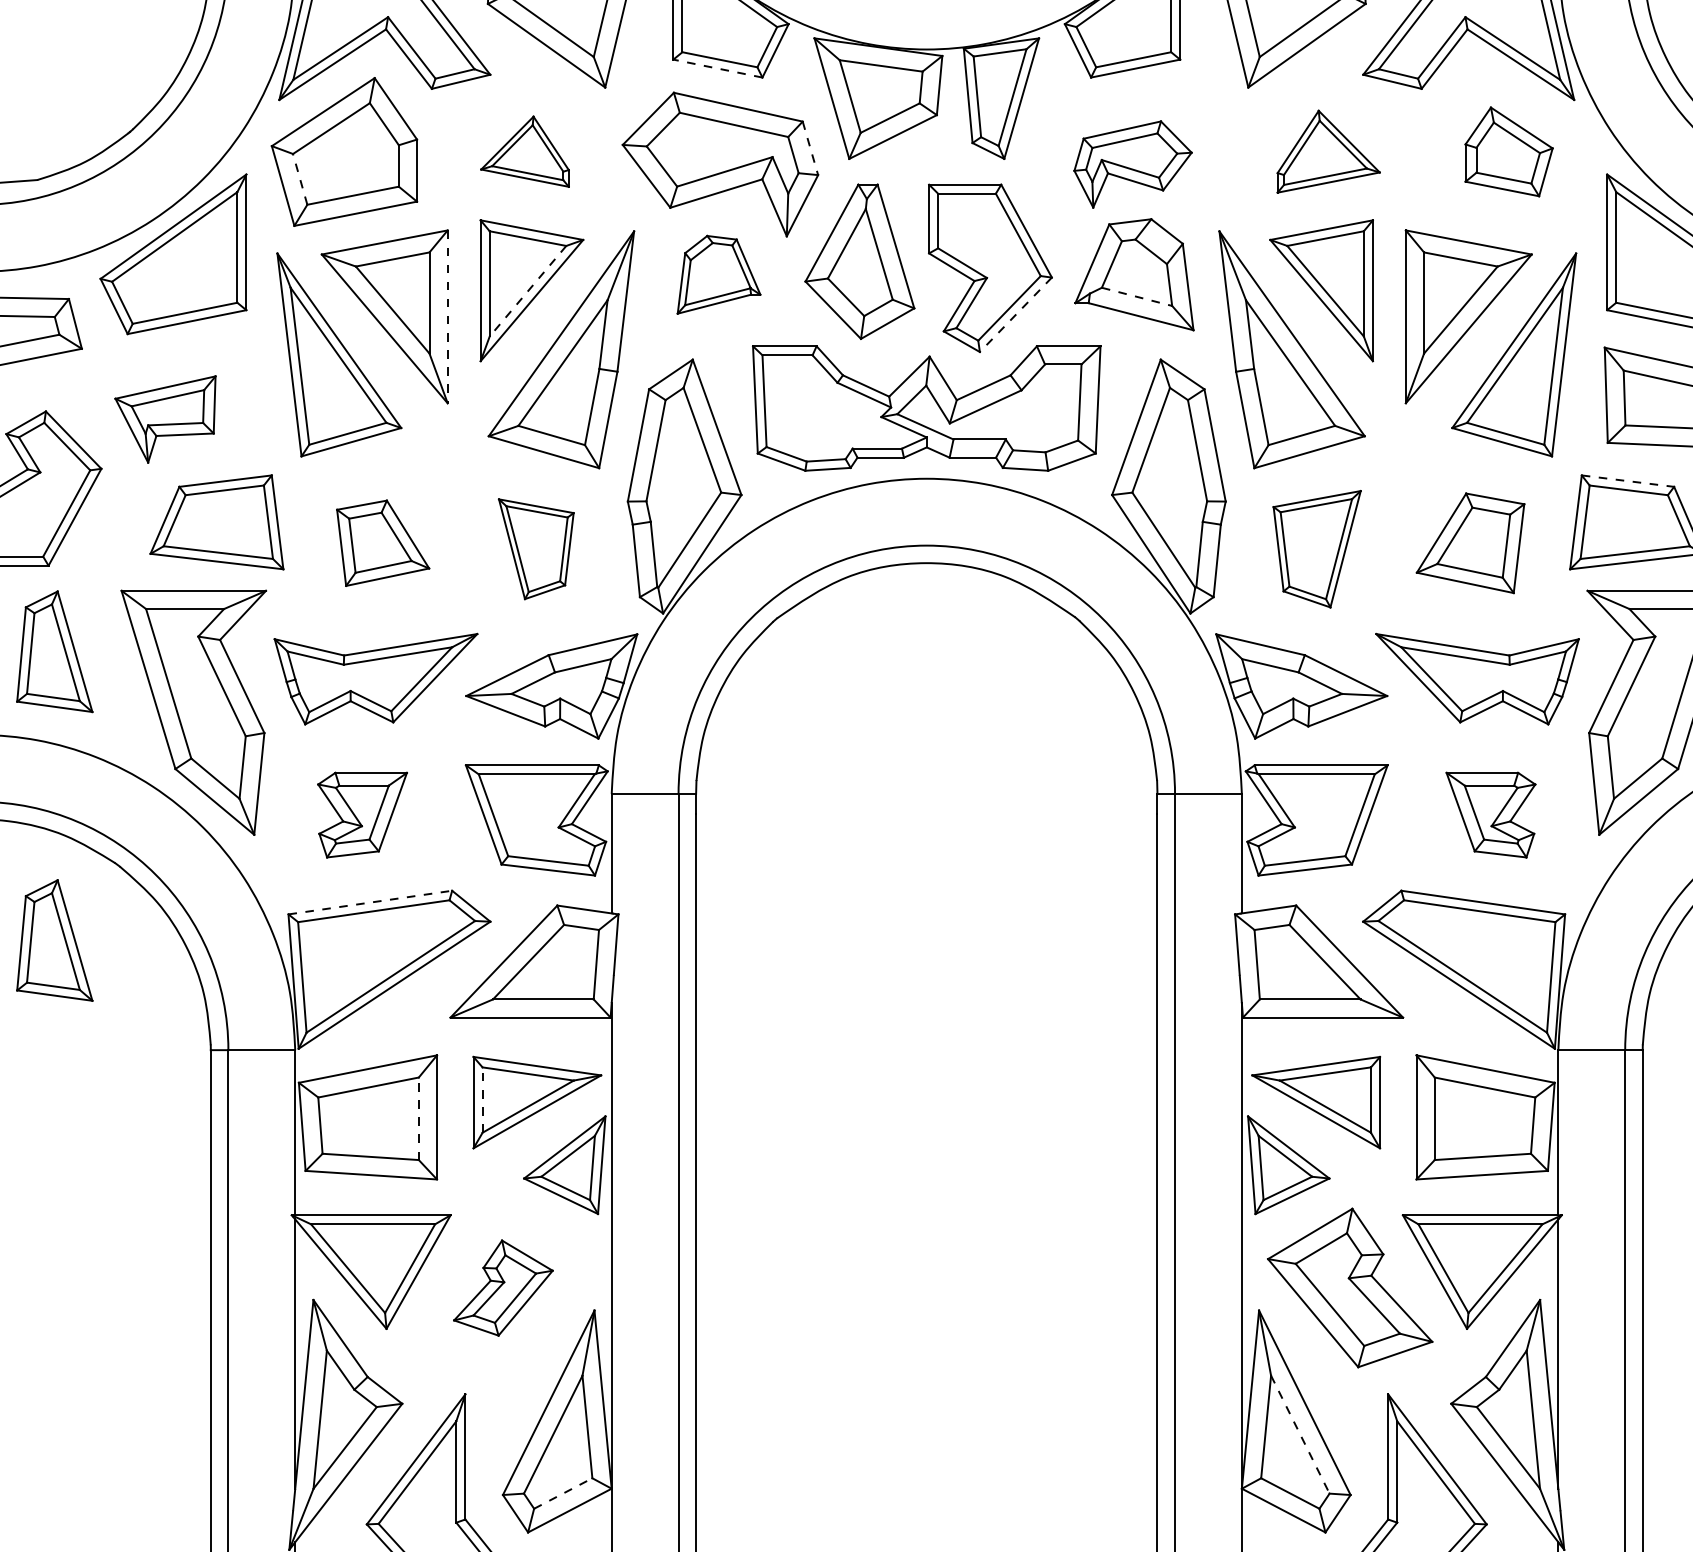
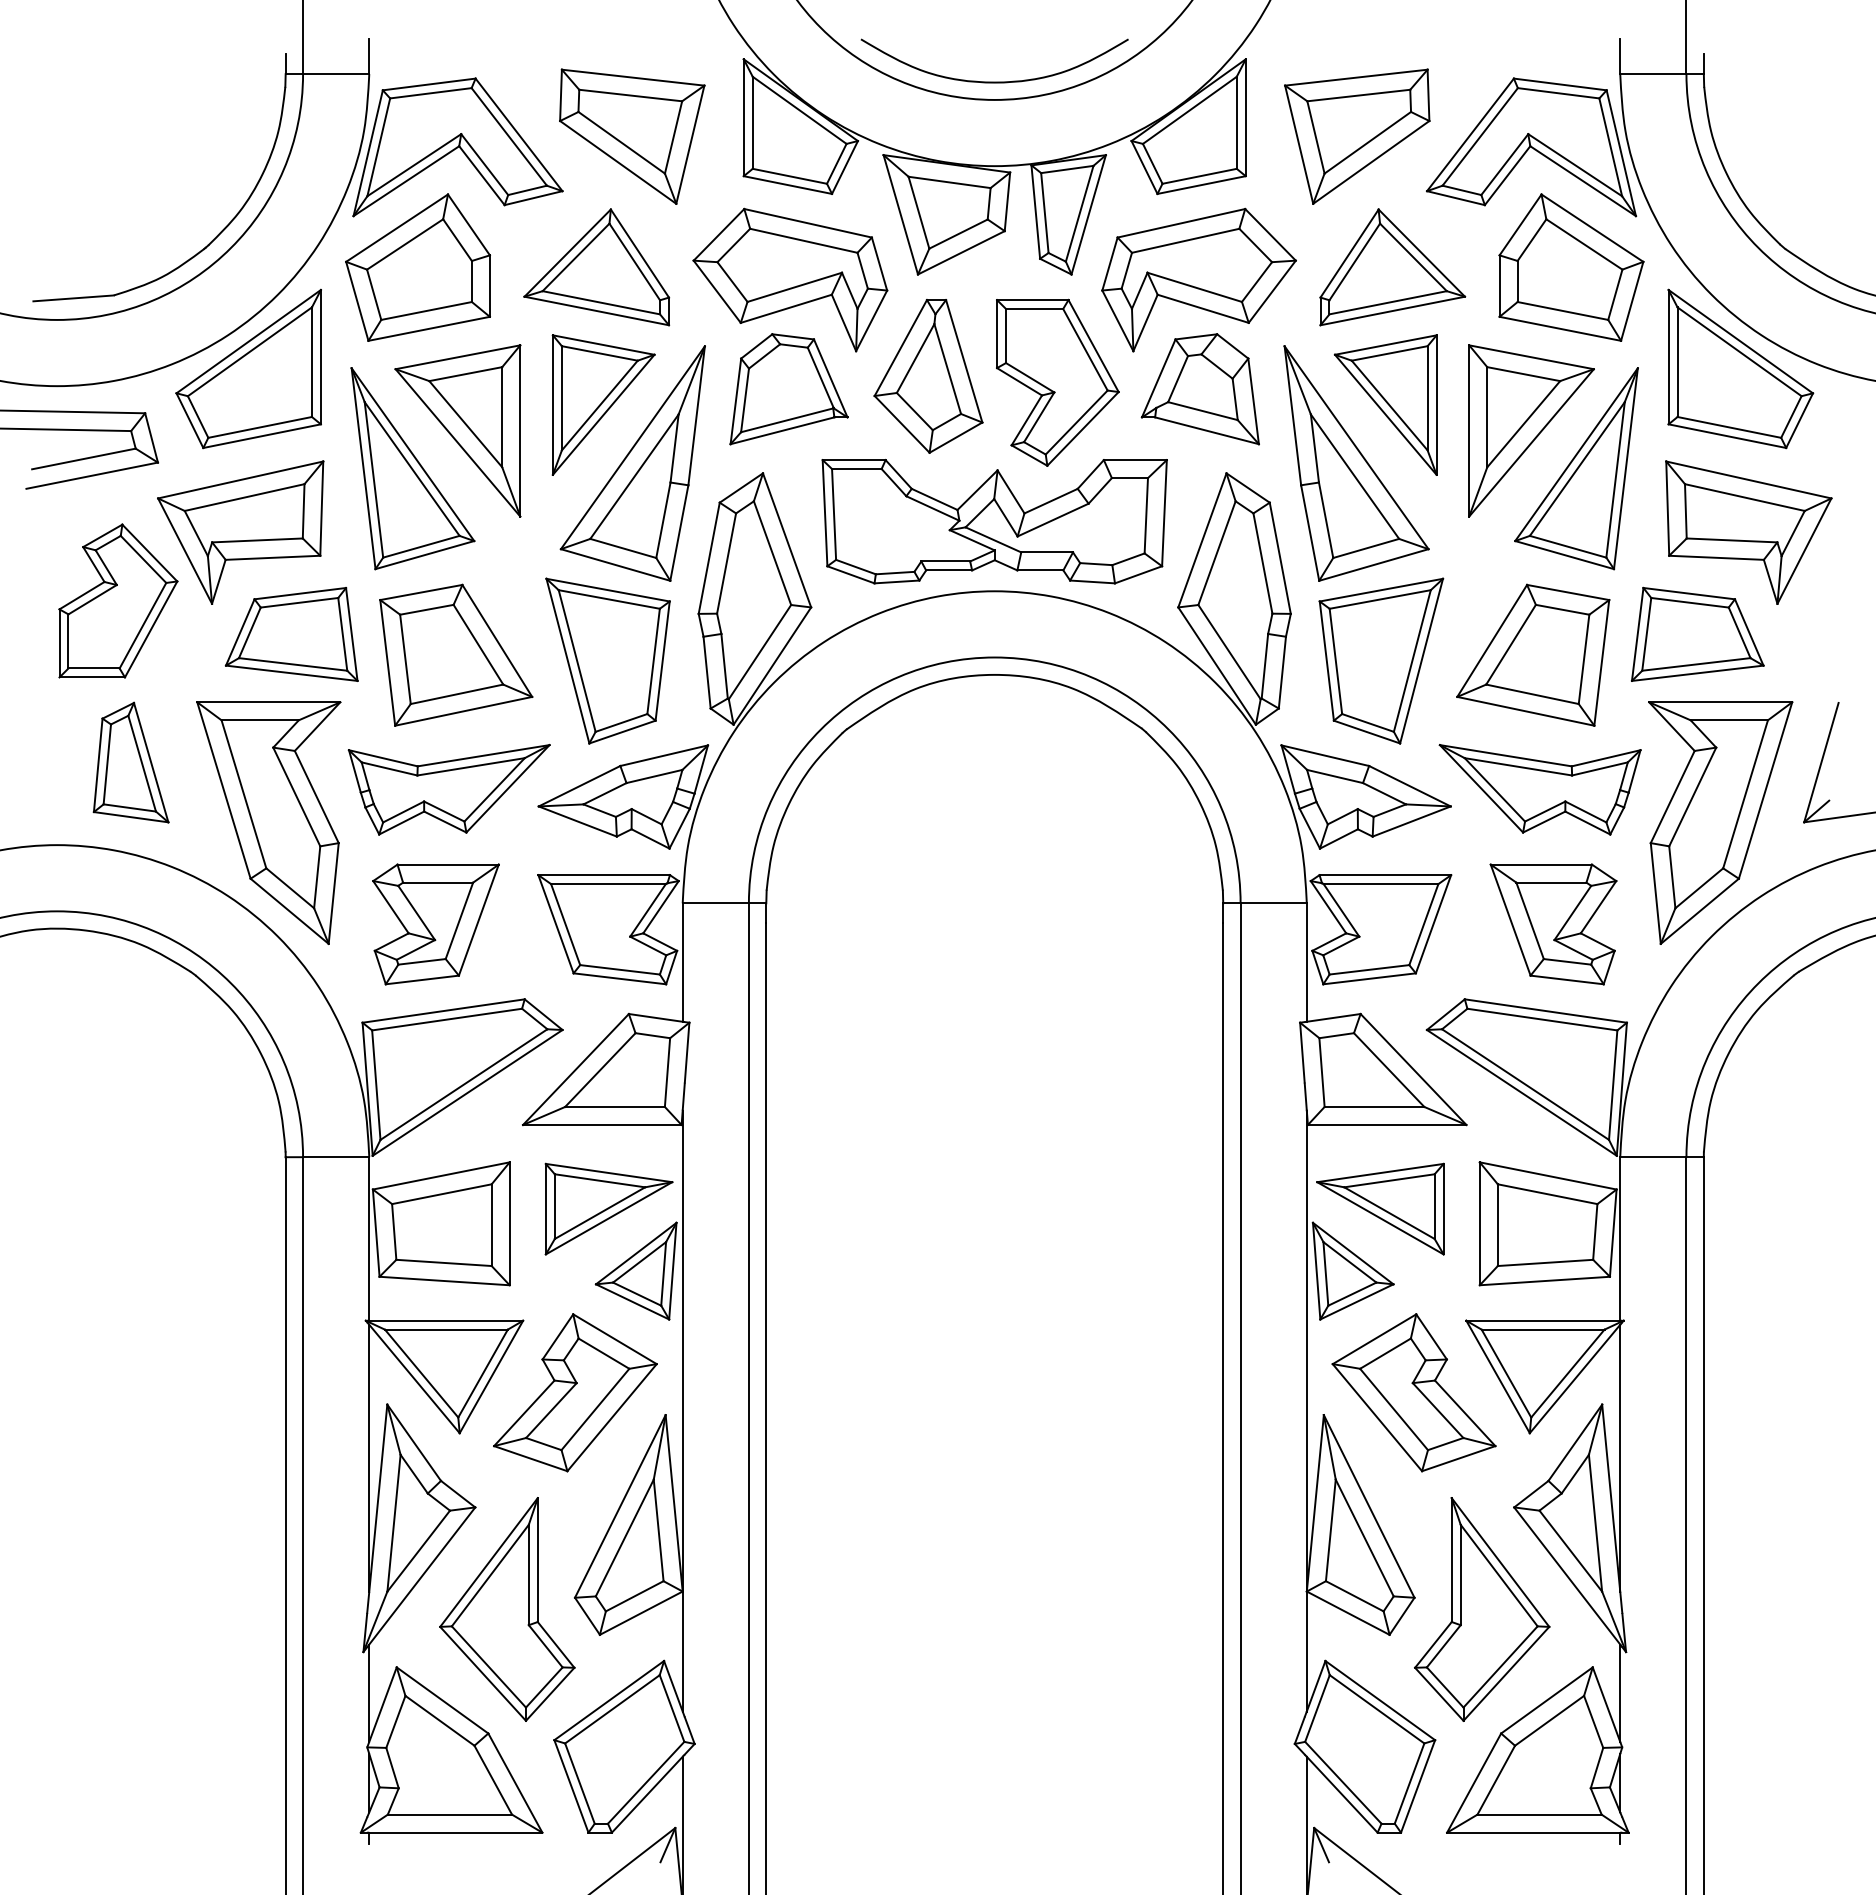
line: (717, 68) -> (787, 184), dashed -> solid
line: (810, 148) -> (879, 264), dashed -> solid
part: (524, 151) -> (596, 267), size x1.67
part: (1328, 151) -> (1392, 267), size x1.43
part: (1509, 151) -> (1571, 267), size x1.67
part: (1132, 163) -> (1198, 279), size x1.67
line: (300, 179) -> (374, 294), dashed -> solid
part: (718, 275) -> (788, 389), size x1.43
line: (527, 291) -> (599, 405), dashed -> solid
line: (1136, 297) -> (1202, 411), dashed -> solid
line: (1015, 315) -> (1082, 429), dashed -> solid
line: (447, 316) -> (520, 430), dashed -> solid
part: (165, 419) -> (240, 532), size x1.67
line: (1628, 480) -> (1689, 593), dashed -> solid
part: (383, 542) -> (456, 654), size x1.67
part: (1470, 542) -> (1533, 654), size x1.43
part: (535, 548) -> (607, 660), size x1.67
part: (1317, 548) -> (1381, 660), size x1.43
part: (362, 815) -> (435, 924), size x1.43
part: (1490, 815) -> (1553, 924), size x1.43
line: (370, 903) -> (443, 1011), dashed -> solid
part: (54, 940) -> (130, 1048), removed
line: (482, 1099) -> (554, 1206), dashed -> solid
line: (418, 1119) -> (491, 1225), dashed -> solid
part: (503, 1287) -> (575, 1392), size x1.67
line: (1300, 1435) -> (1364, 1538), dashed -> solid
line: (563, 1493) -> (634, 1596), dashed -> solid

